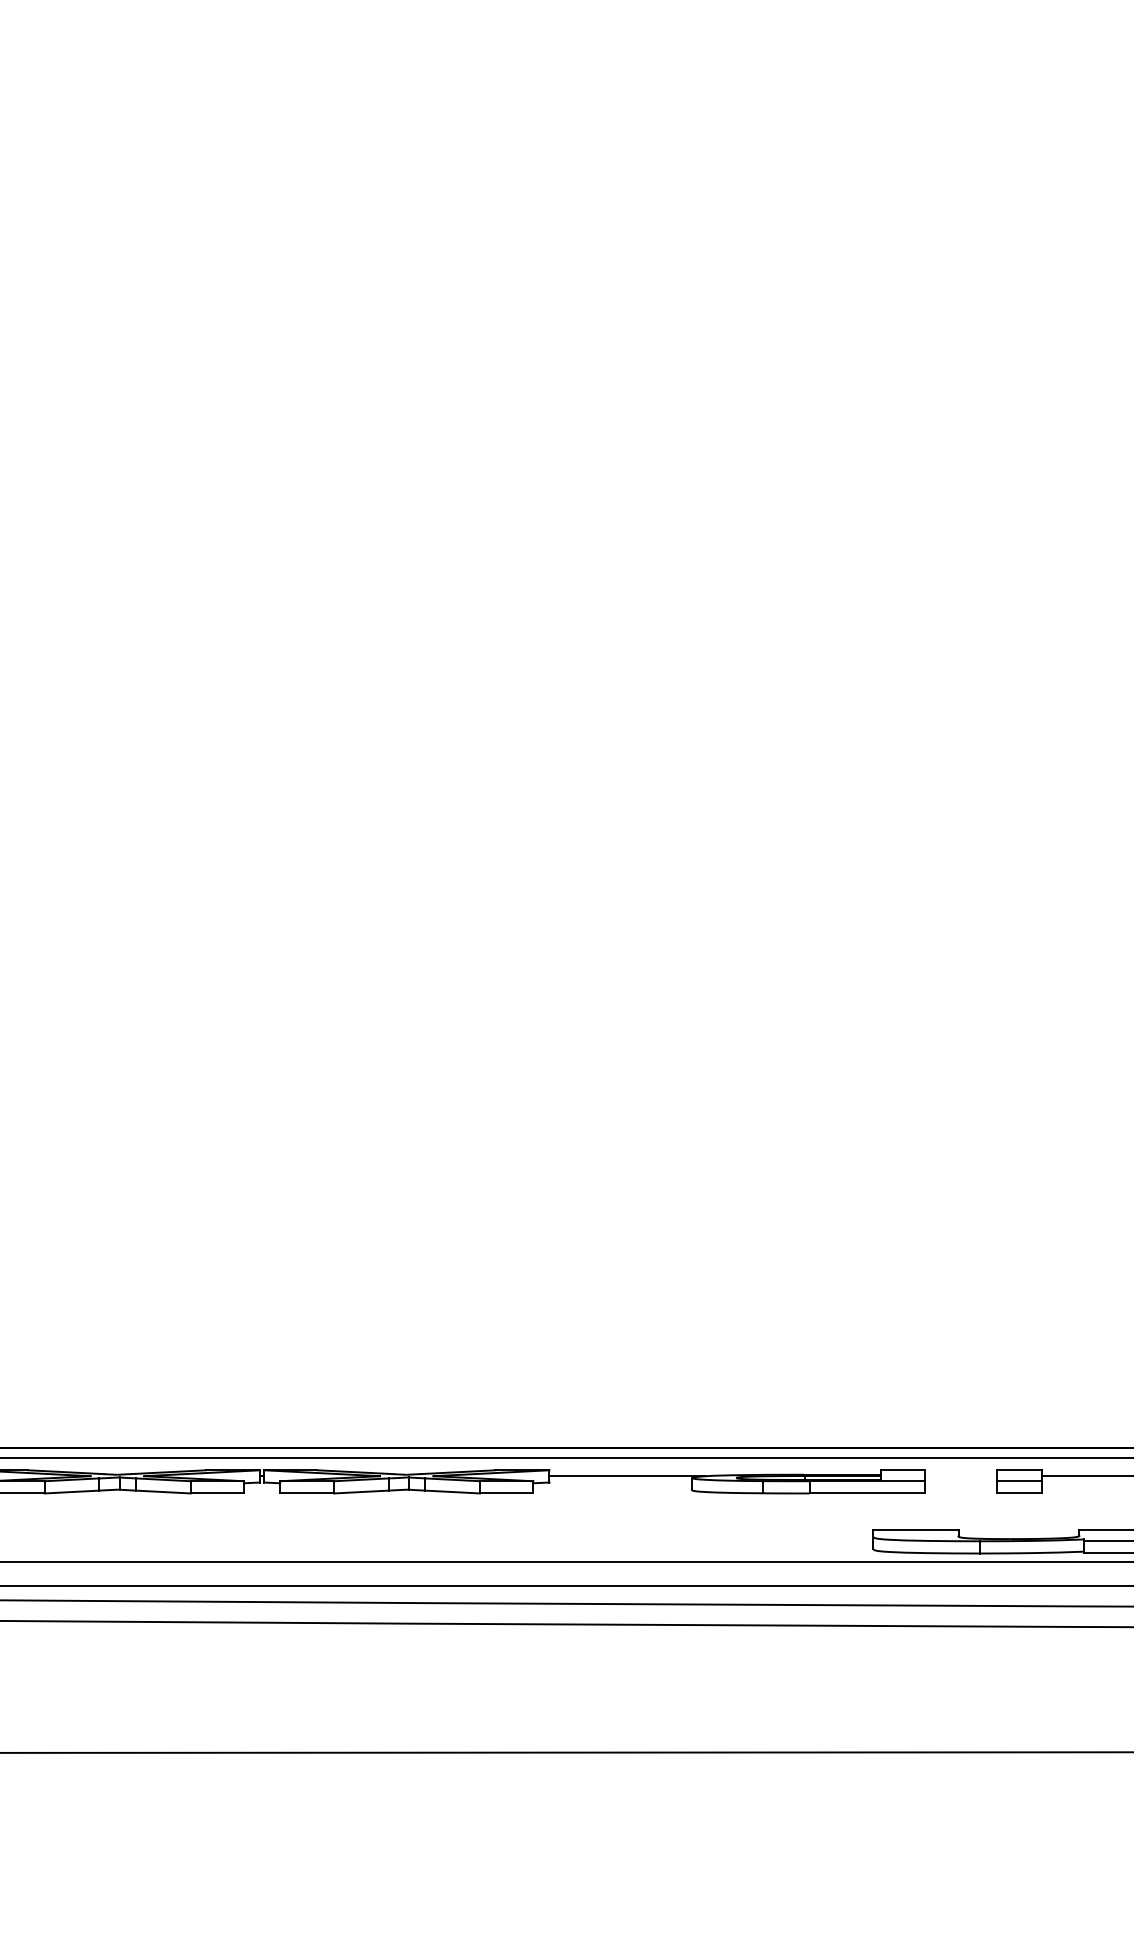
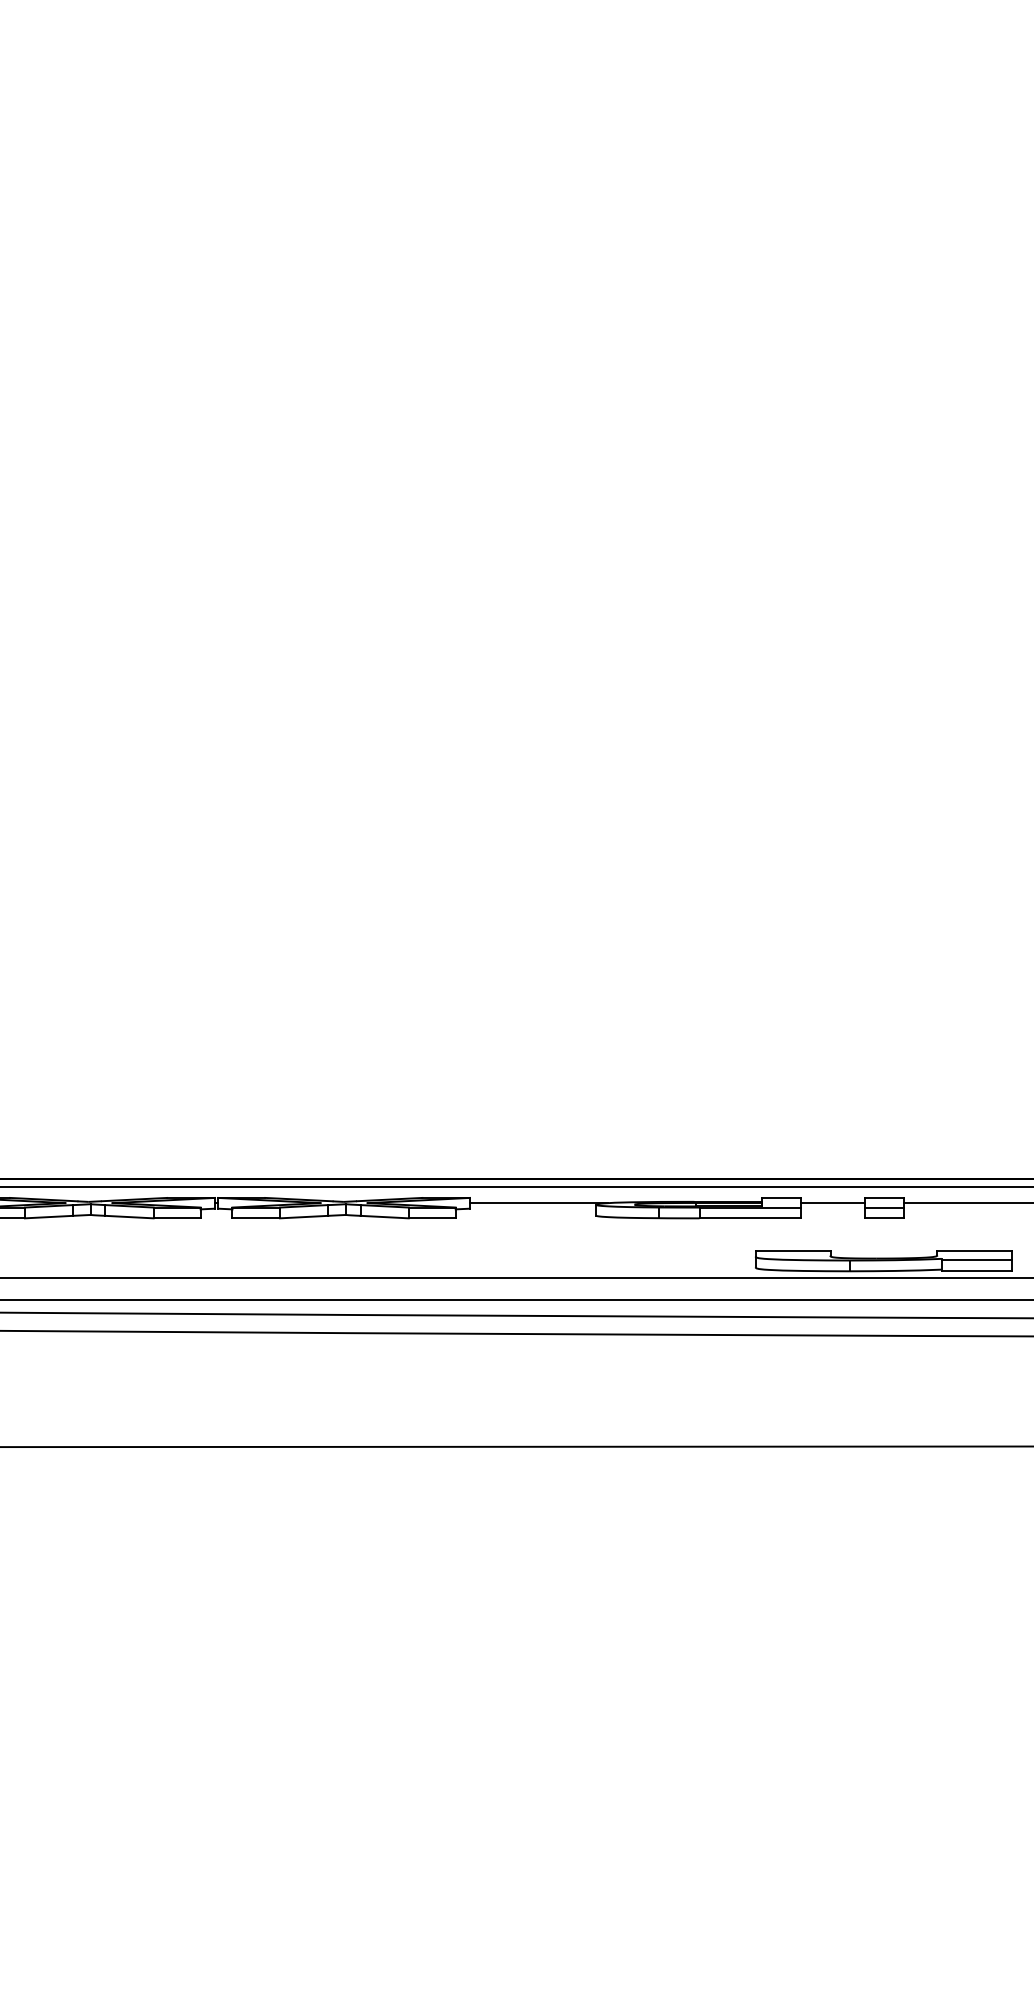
line: (960, 1476) -> (832, 1203), added

